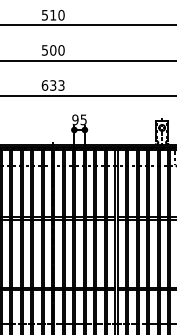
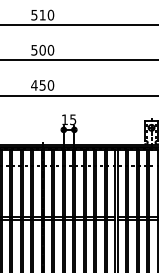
text: (52, 85) -> (41, 85), 633 -> 450
text: (75, 119) -> (64, 119), 95 -> 15

